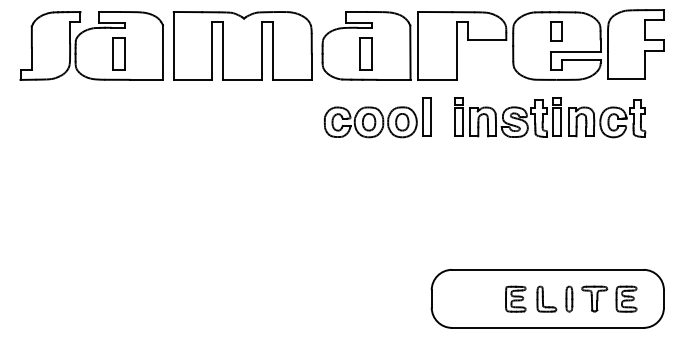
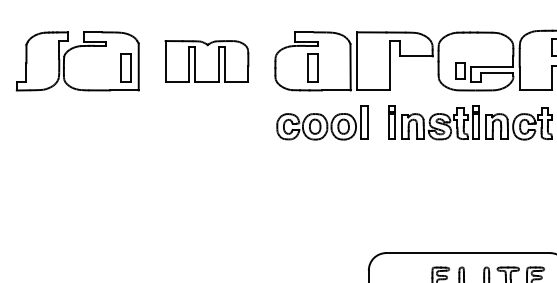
part: (556, 31) -> (460, 71), moved
part: (242, 45) -> (206, 61), size x0.7
part: (118, 53) -> (125, 67), moved

